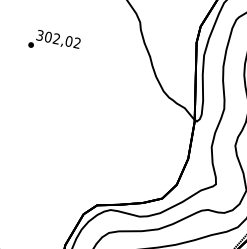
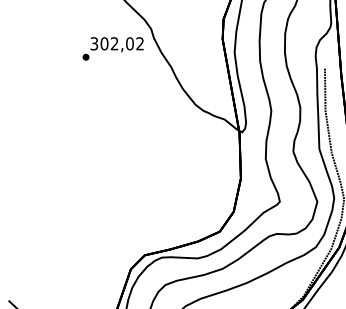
text: (54, 42) -> (112, 48), moved

